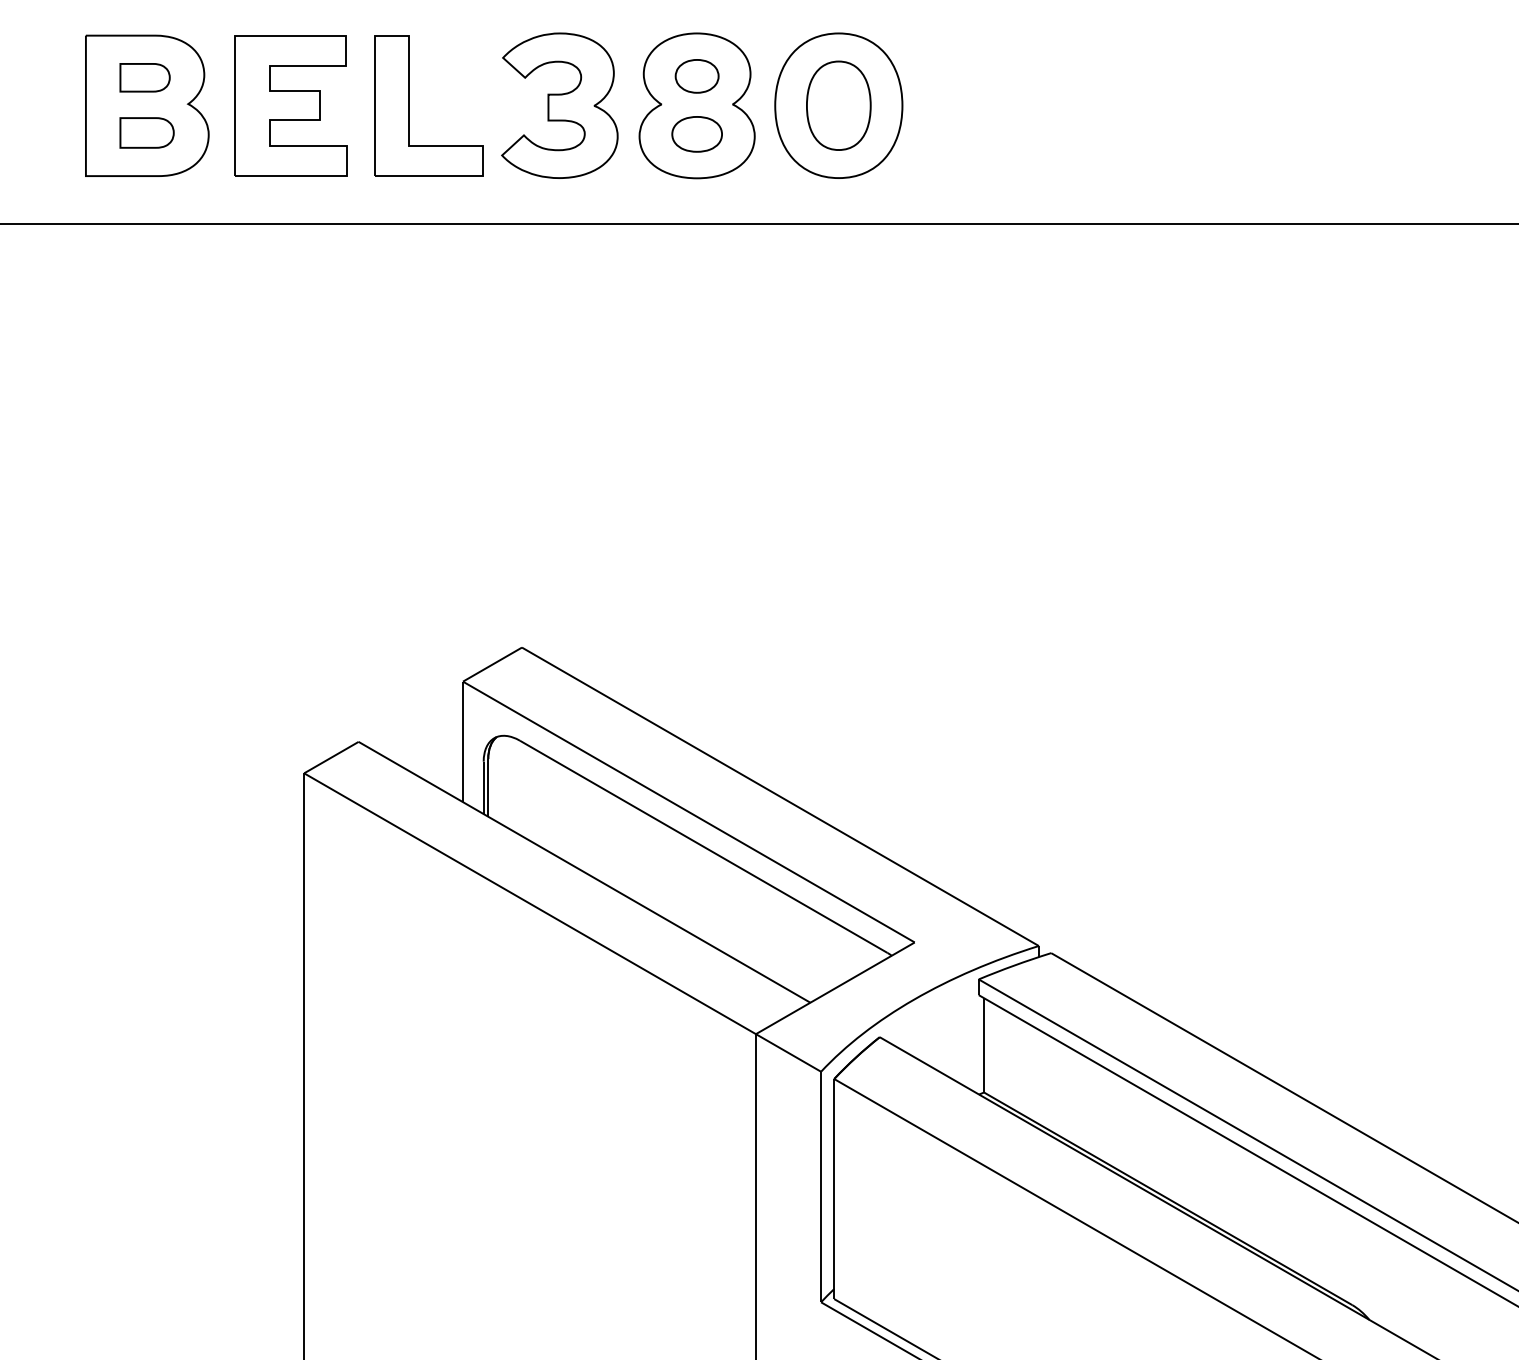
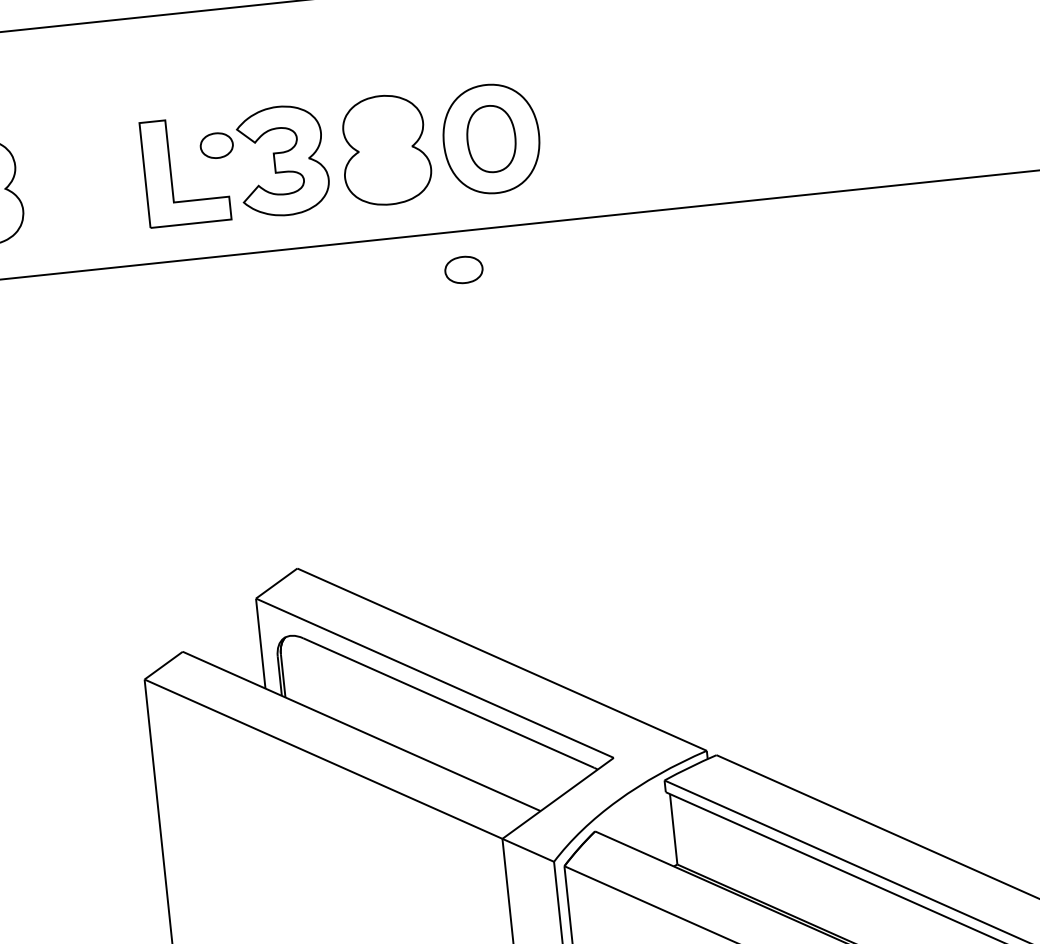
part: (696, 76) -> (216, 145), moved
part: (290, 105) -> (81, 181), removed
part: (696, 134) -> (463, 270), moved

